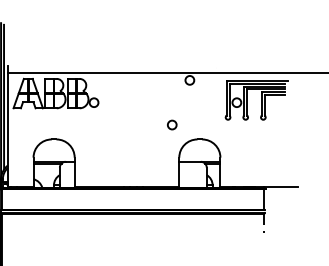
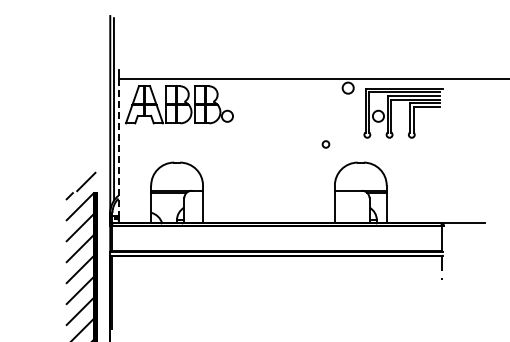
part: (256, 100) -> (403, 113), moved
circle: (171, 125) -> (325, 144), size x0.6
line: (7, 129) -> (118, 150), solid -> dashed

